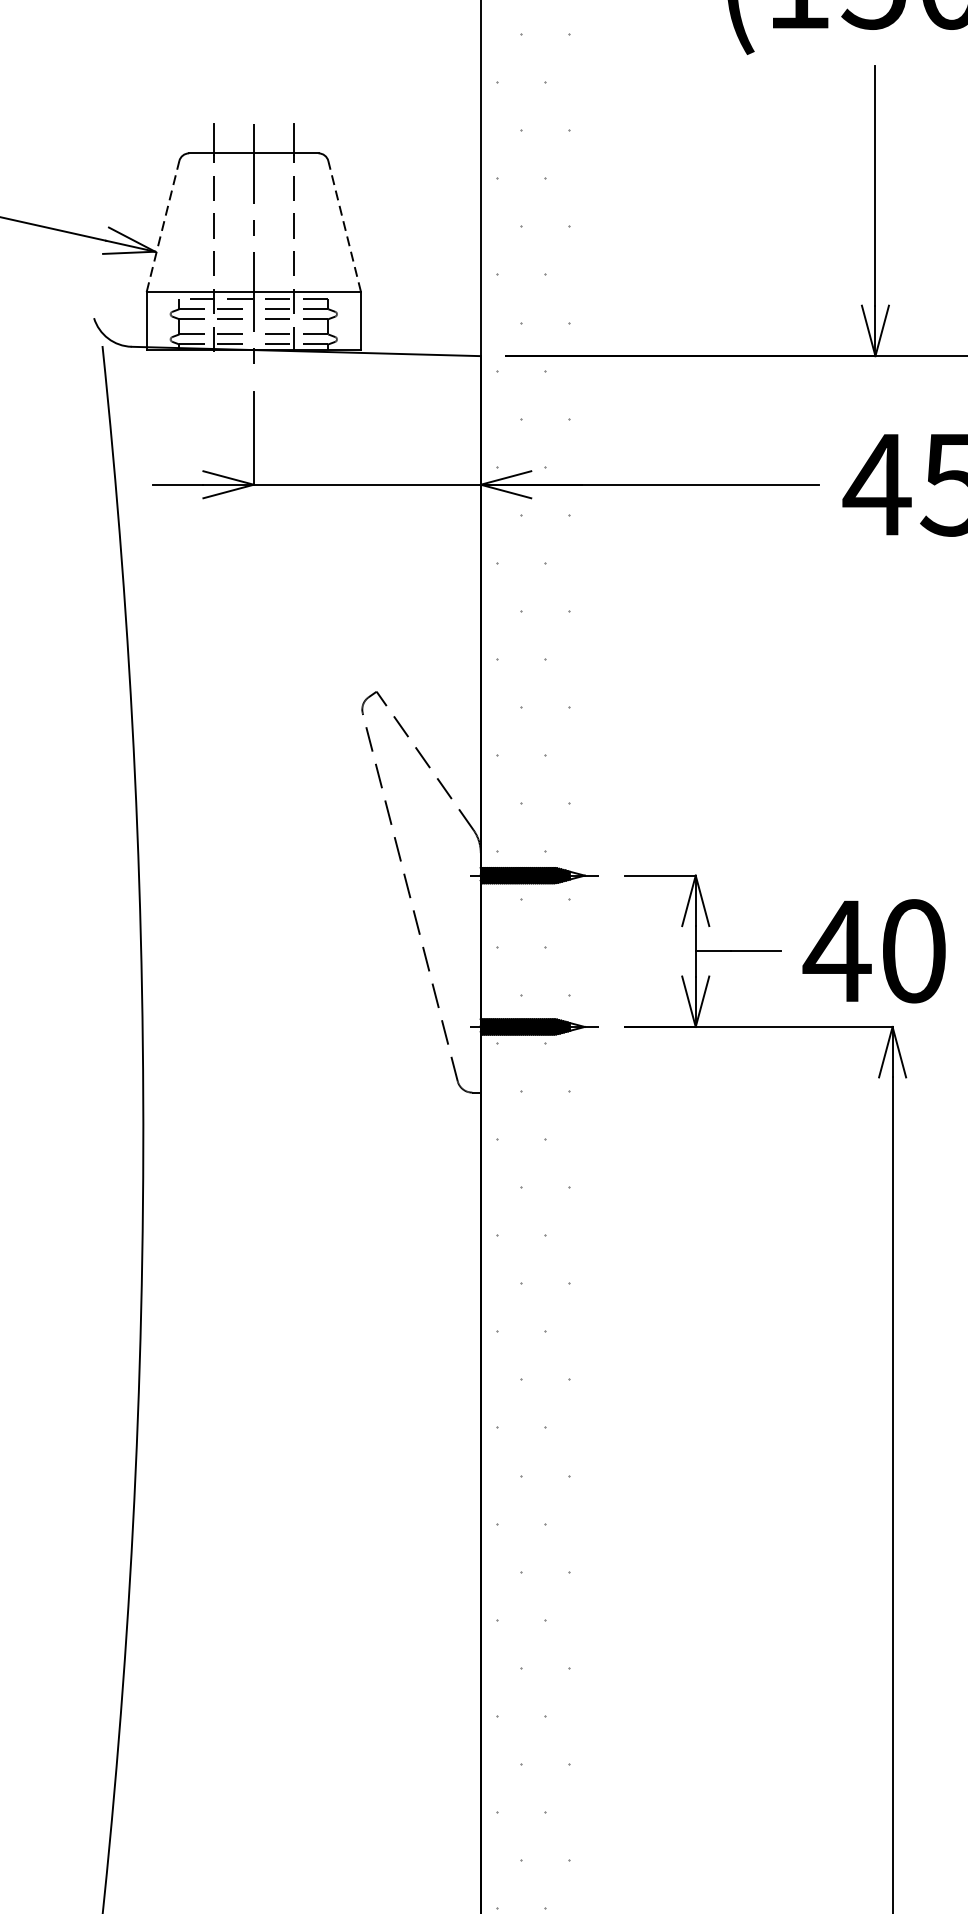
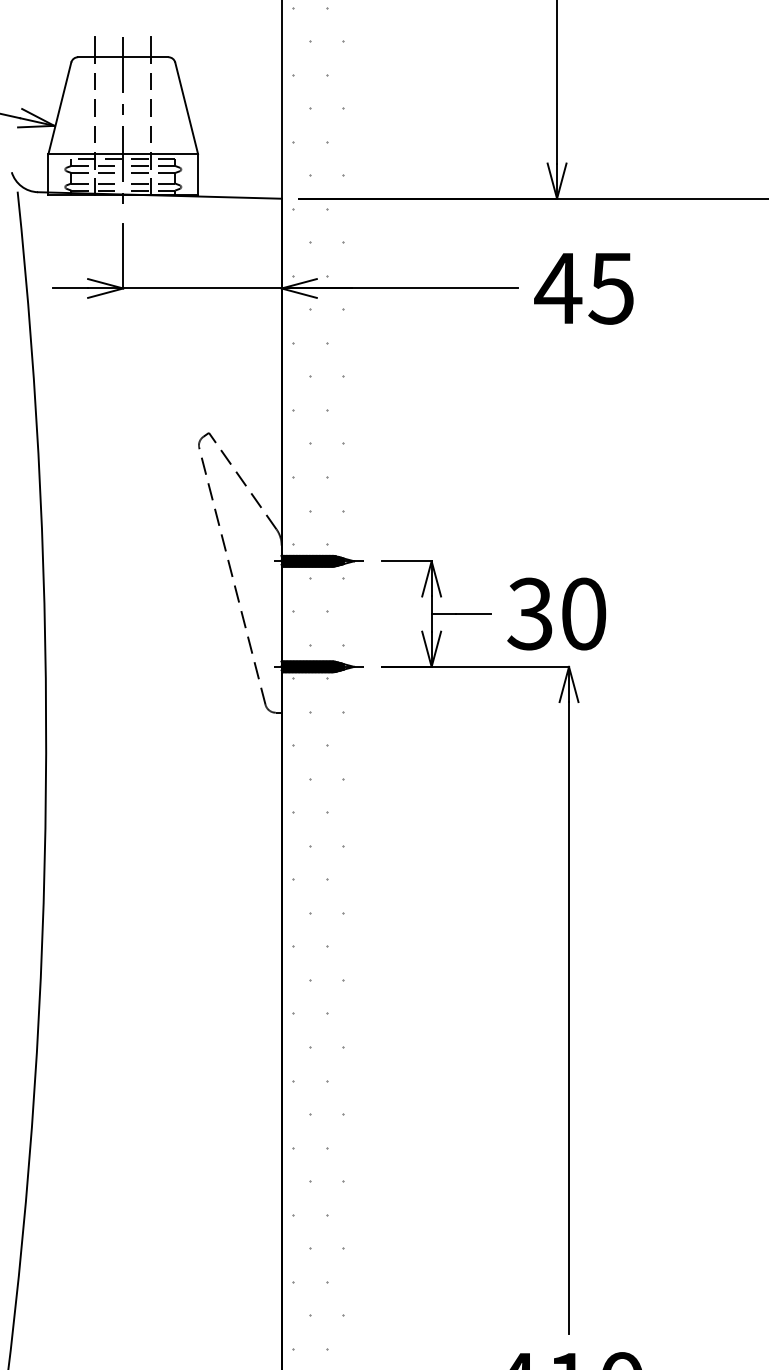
line: (163, 225) -> (60, 107), dashed -> solid
line: (344, 225) -> (186, 107), dashed -> solid
text: (837, 950) -> (530, 613), 40 -> 30

